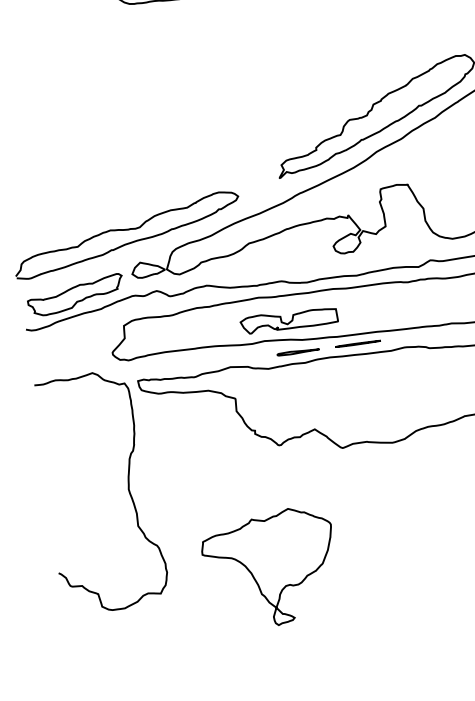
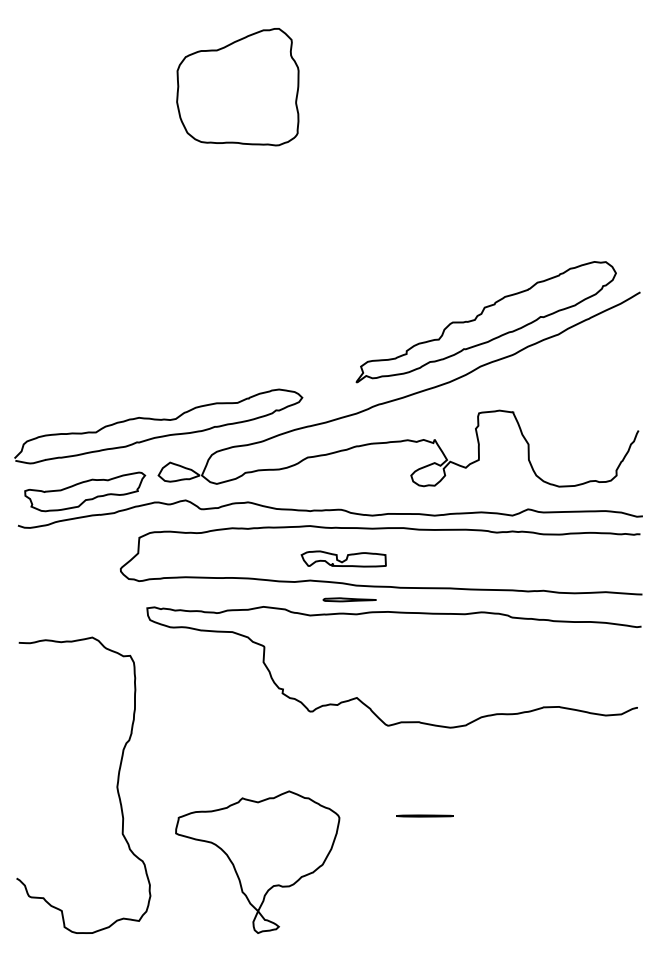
part: (288, 319) -> (343, 558), size x0.7
line: (357, 343) -> (424, 815), moved
curve: (127, 487) -> (116, 784), moved
part: (270, 568) -> (257, 861), moved

